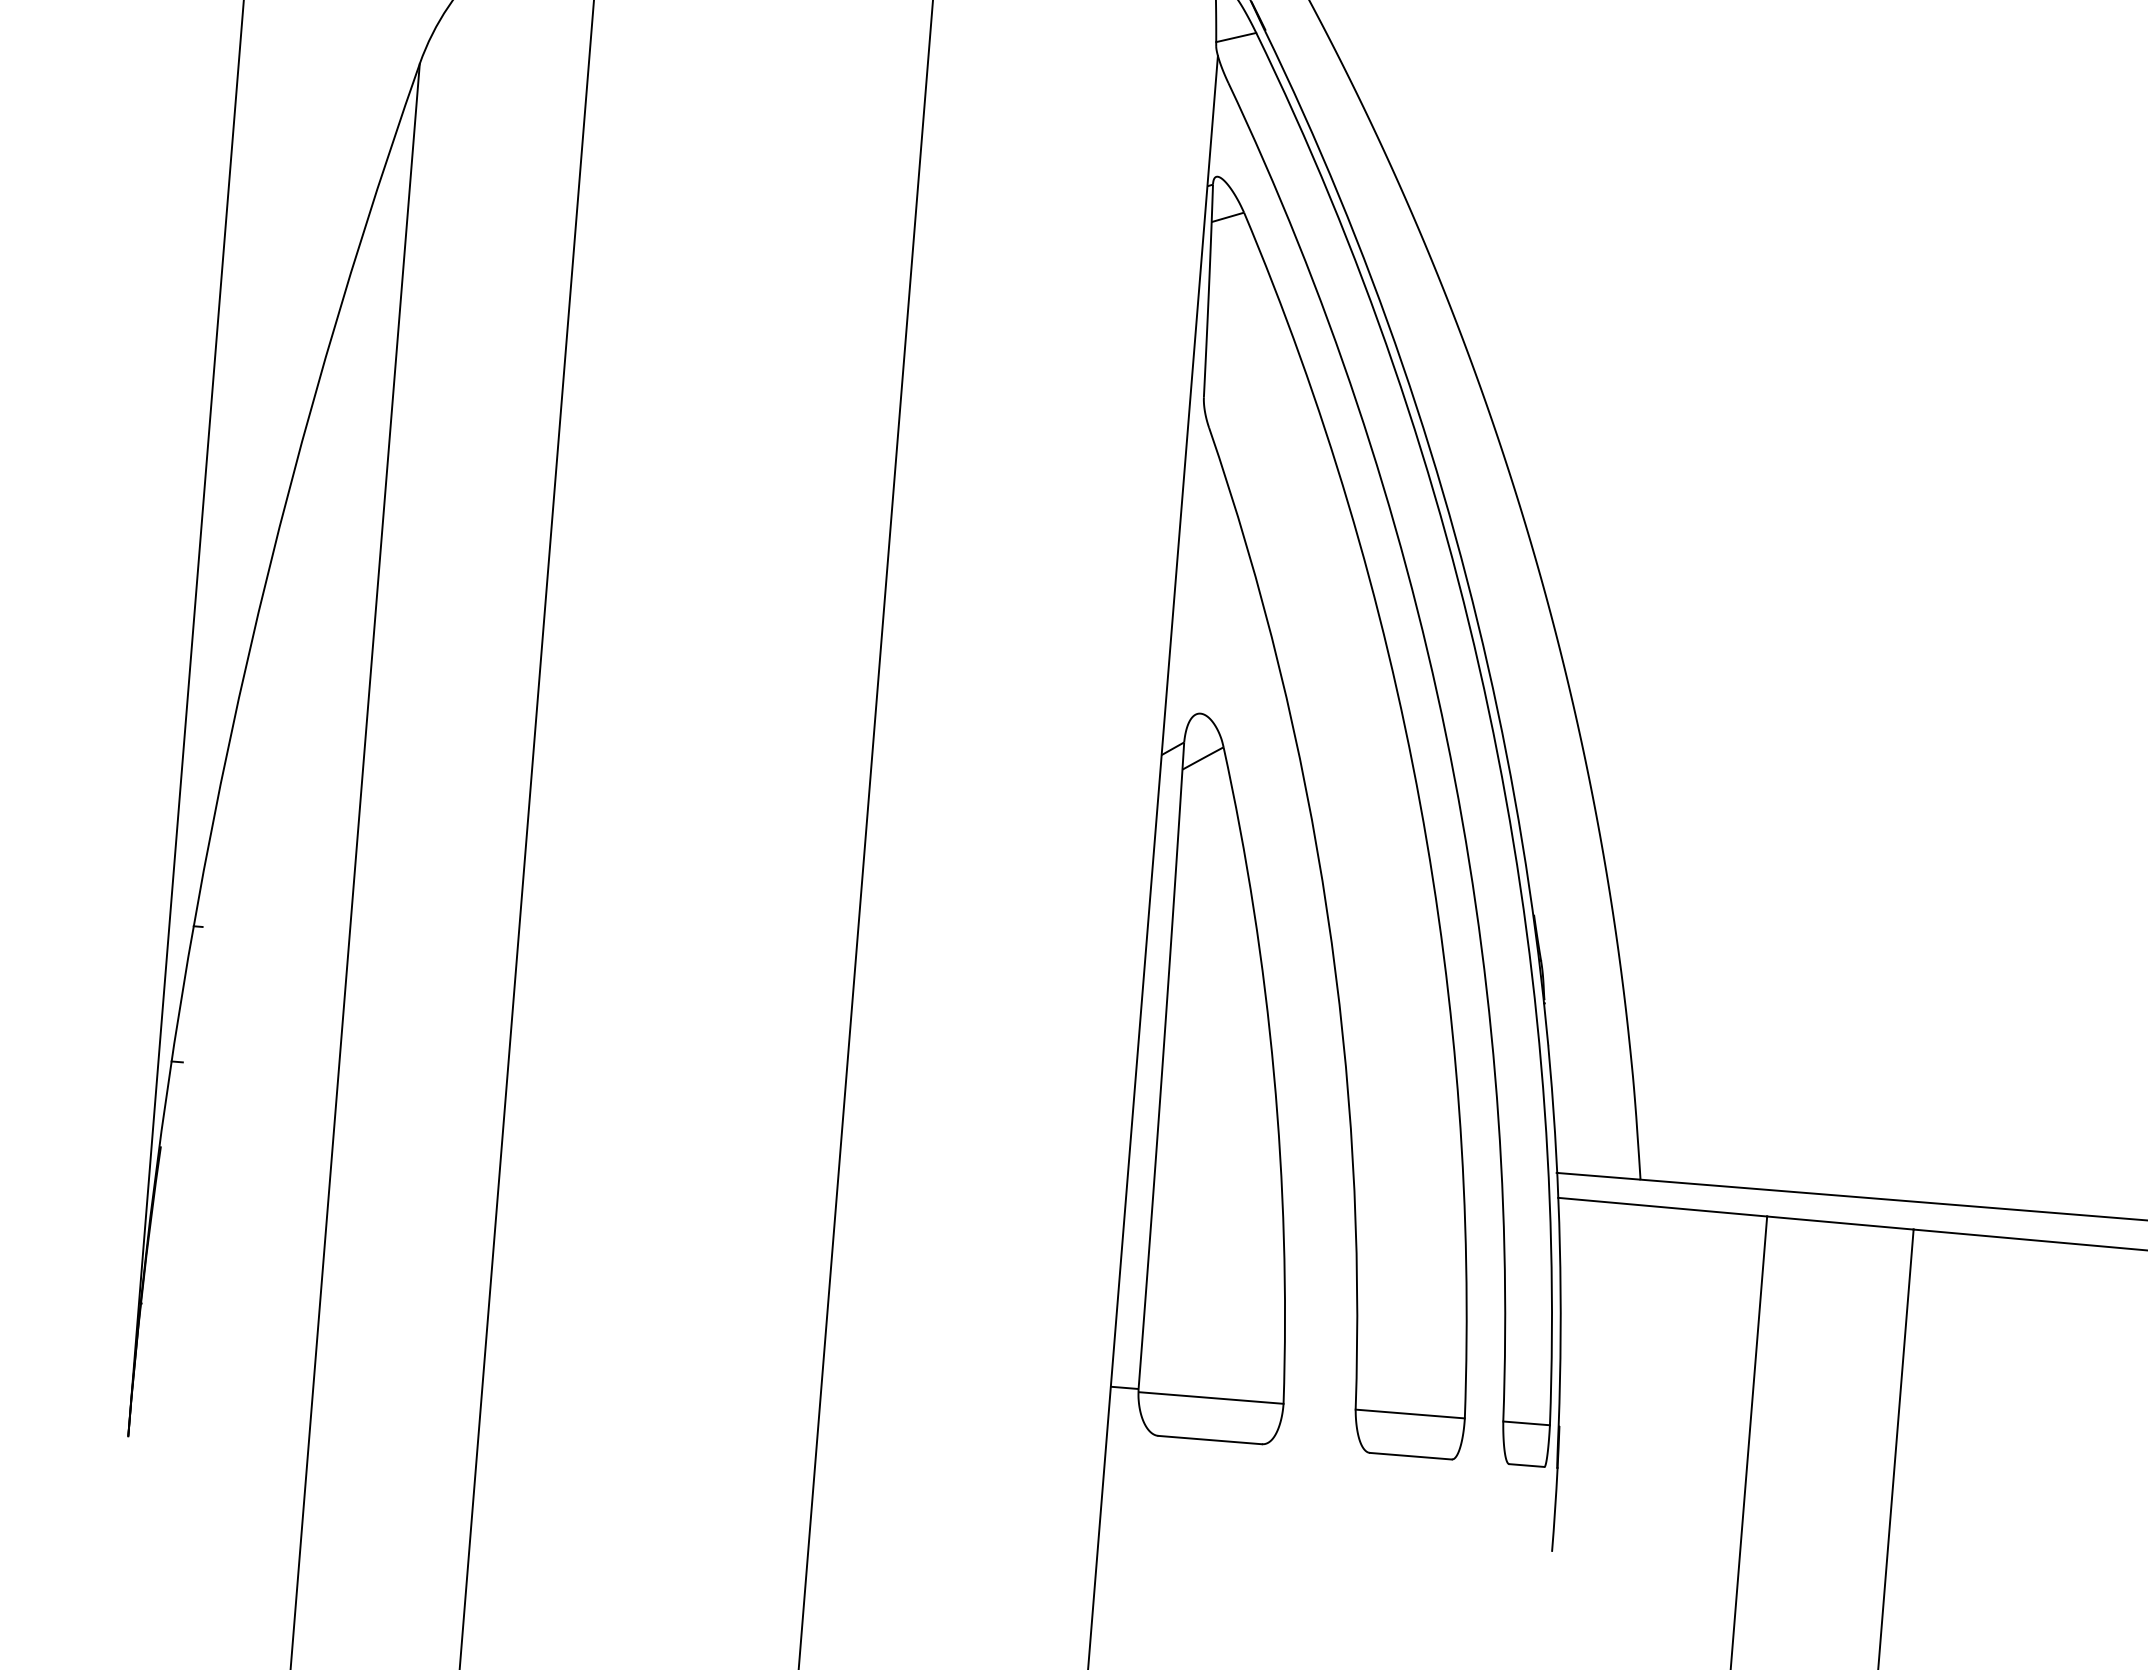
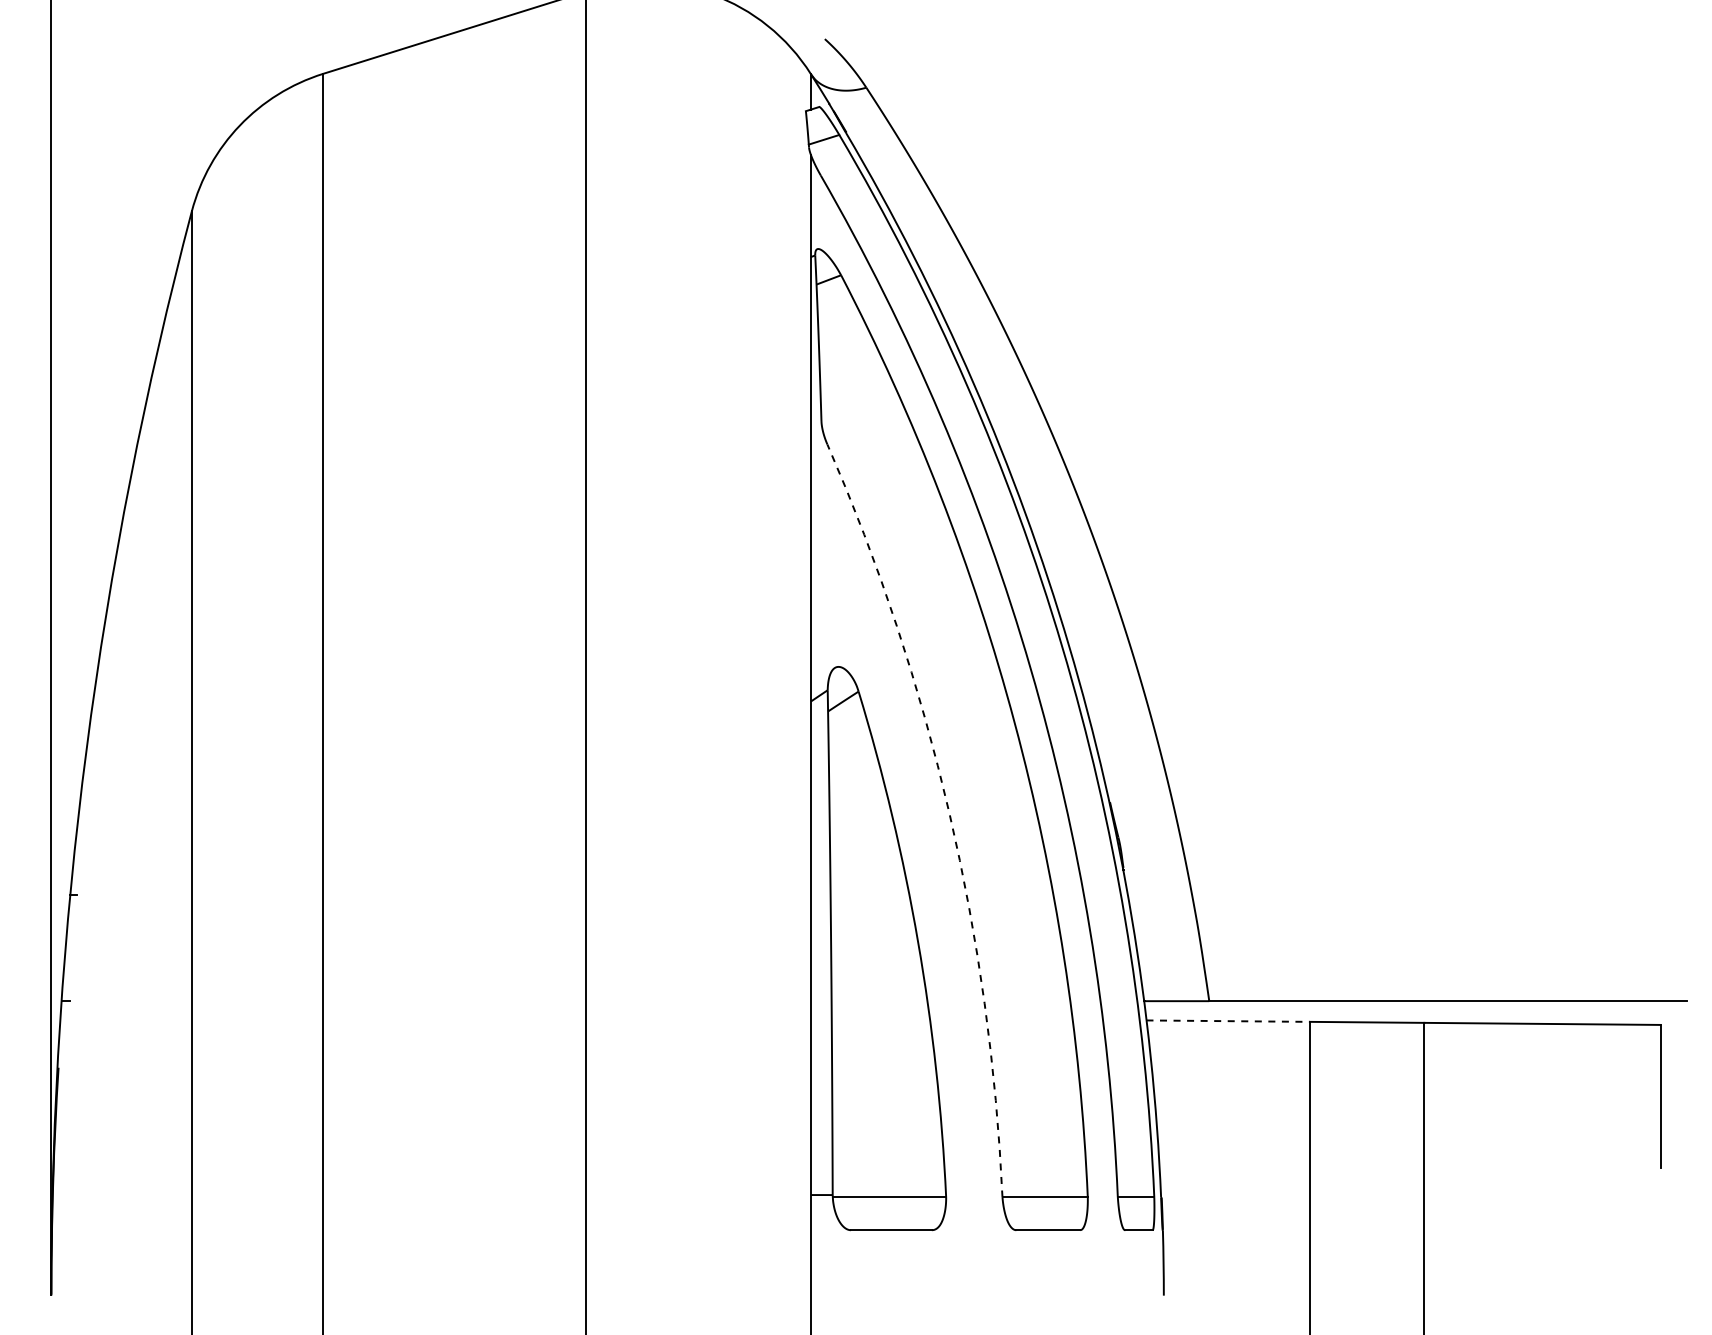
arc: (1327, 912) -> (949, 813), solid -> dashed
line: (1663, 1207) -> (1228, 1021), solid -> dashed

